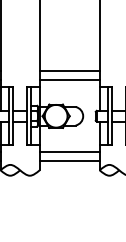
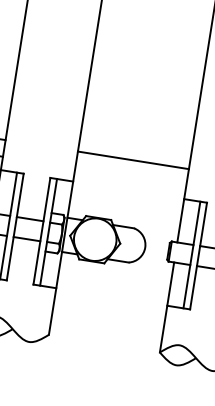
line: (69, 80) -> (130, 177), removed
line: (69, 152) -> (109, 310), removed
line: (69, 161) -> (106, 327), removed

